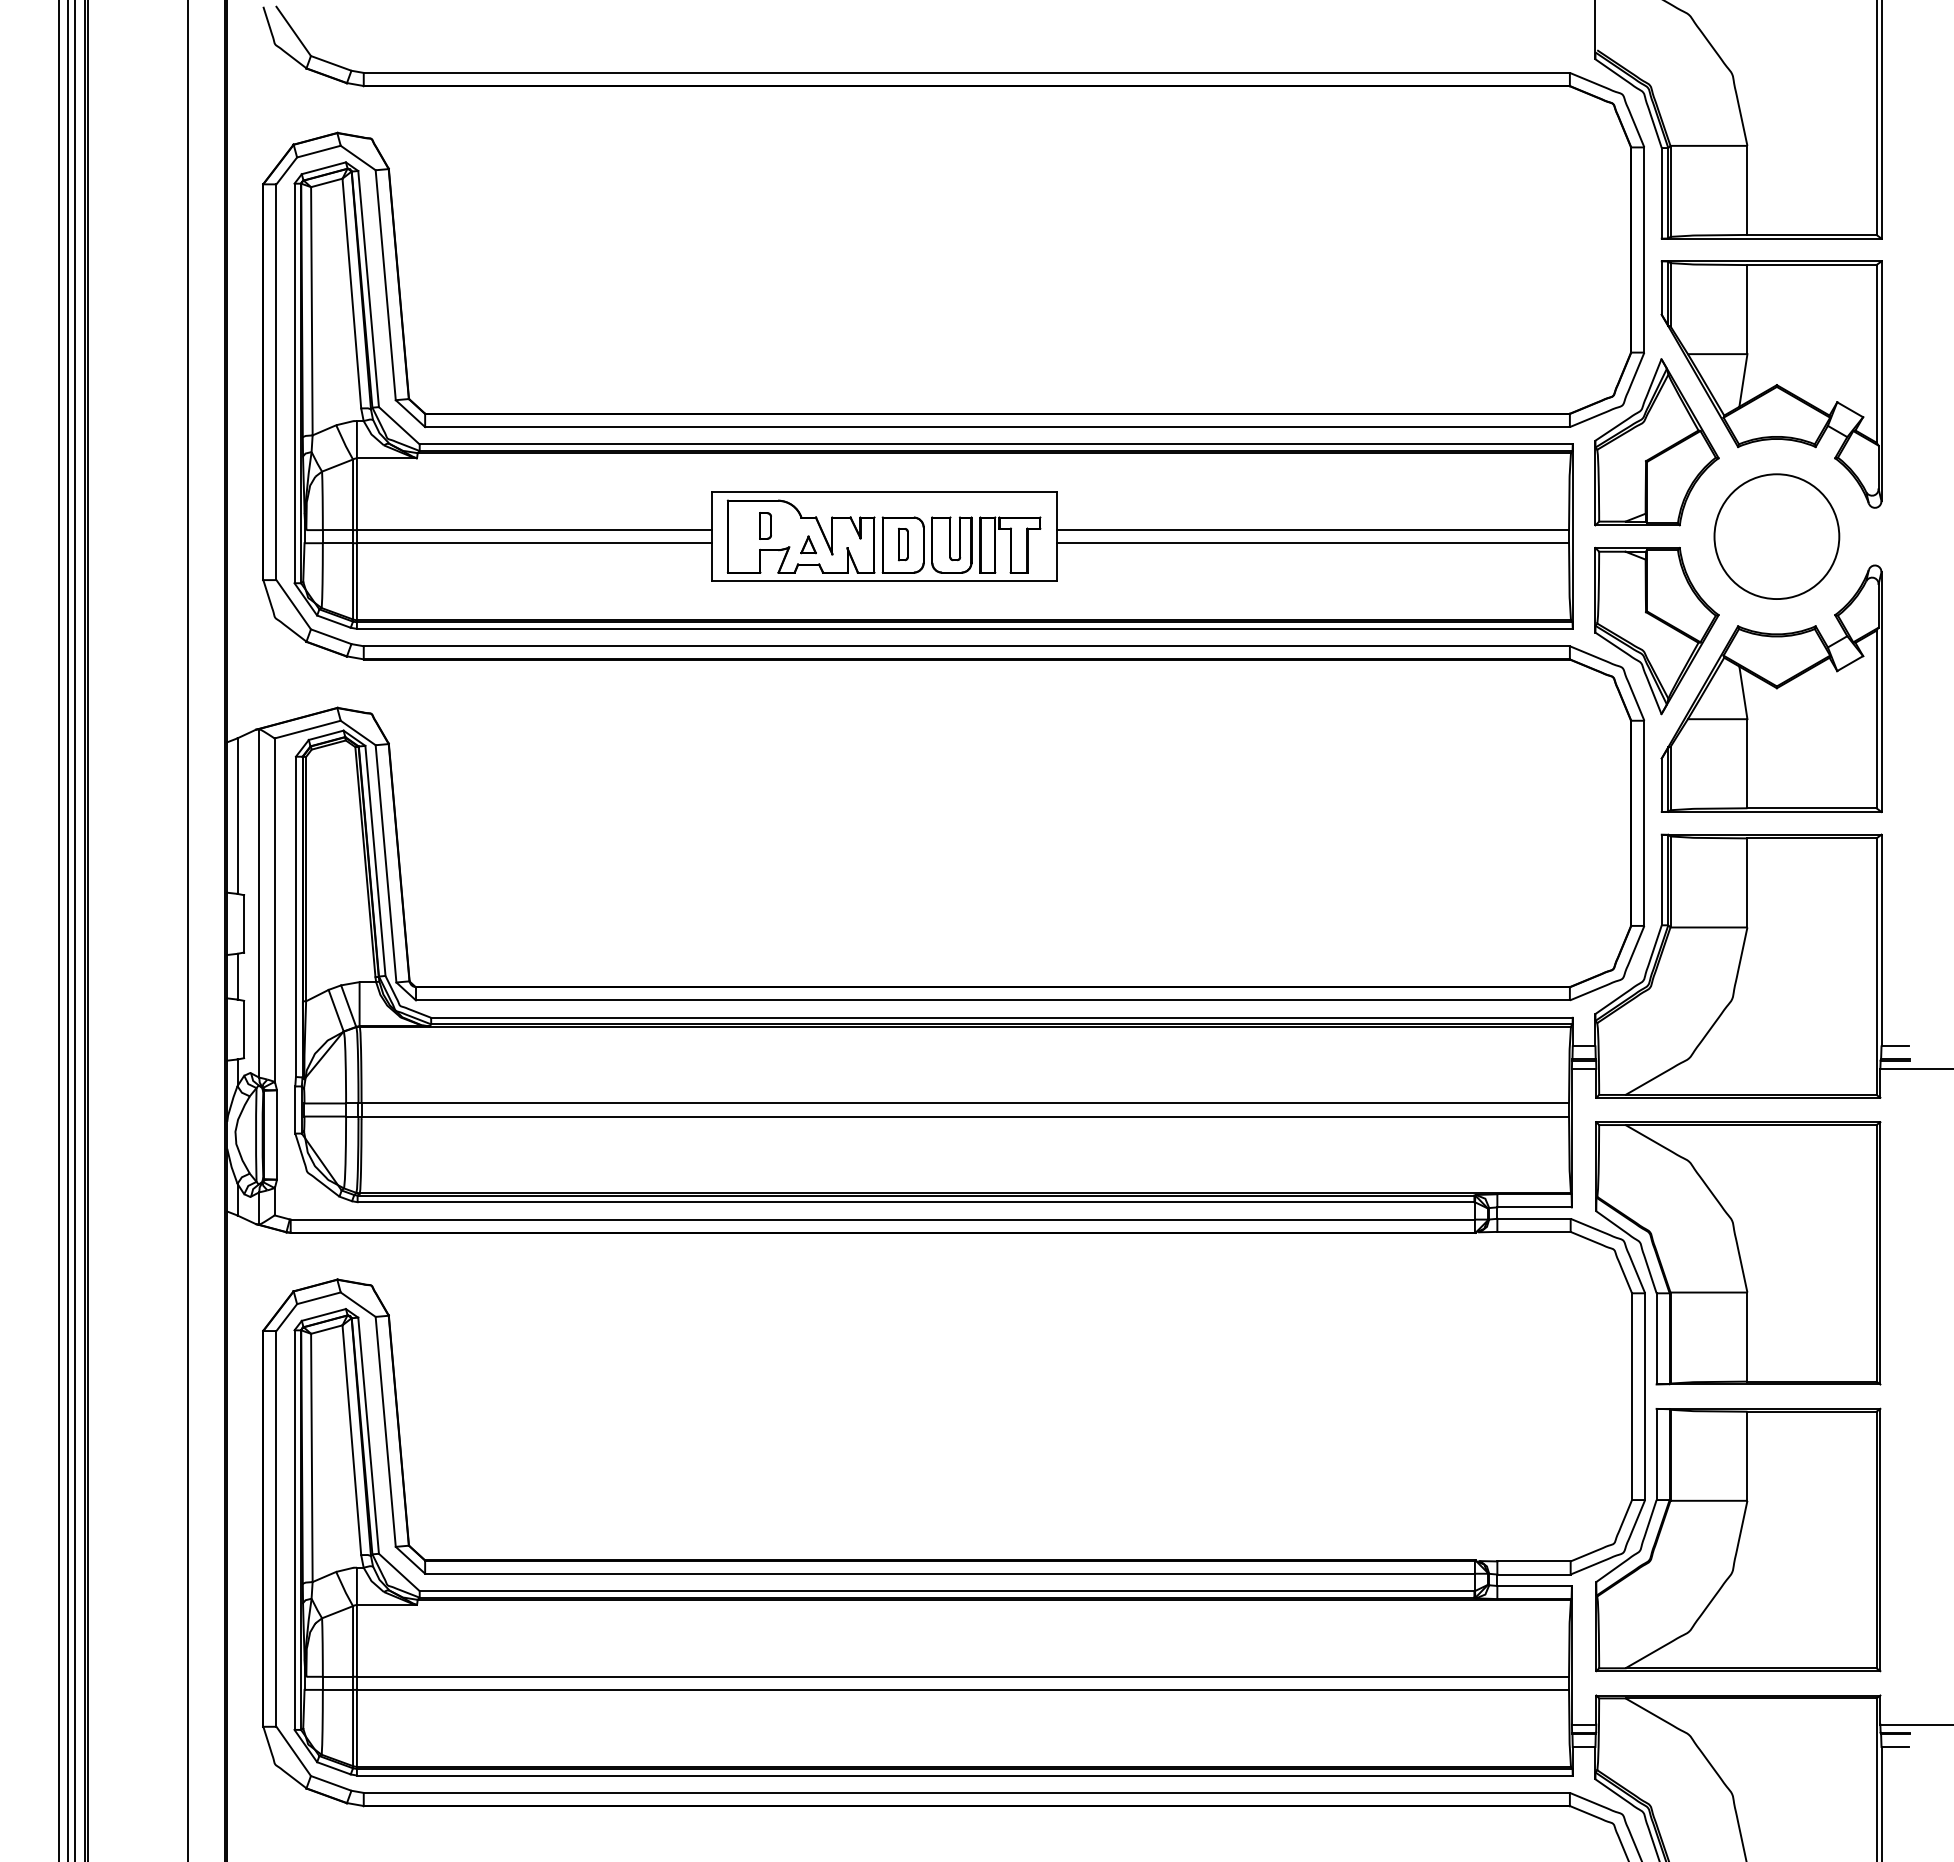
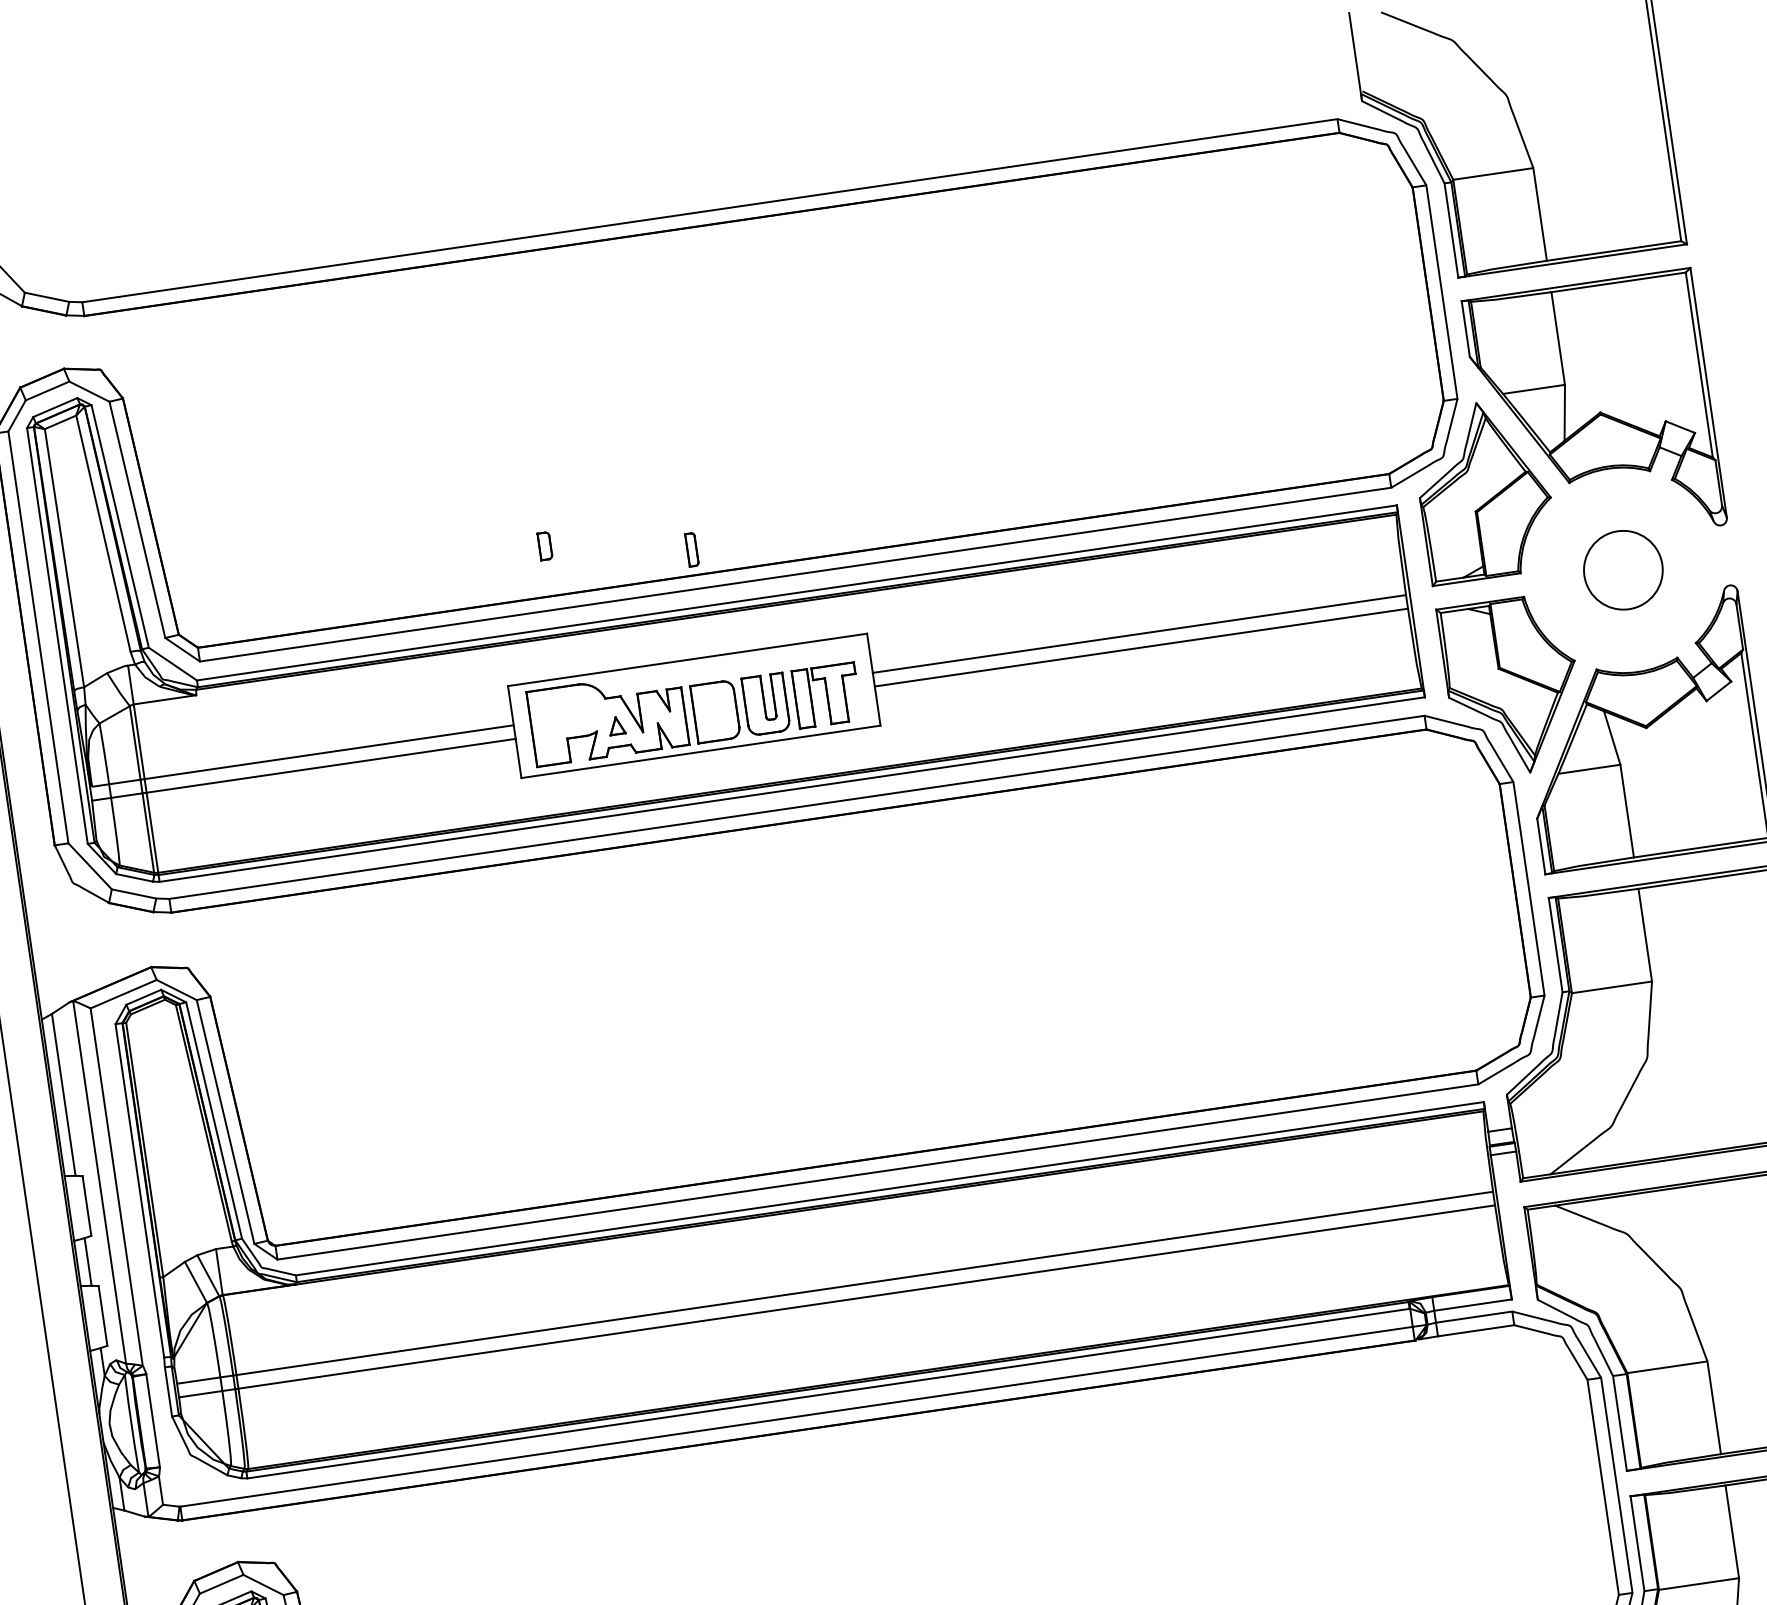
part: (765, 525) -> (544, 545), moved
circle: (1776, 536) -> (1622, 570), size x0.6
part: (903, 544) -> (692, 549), moved

